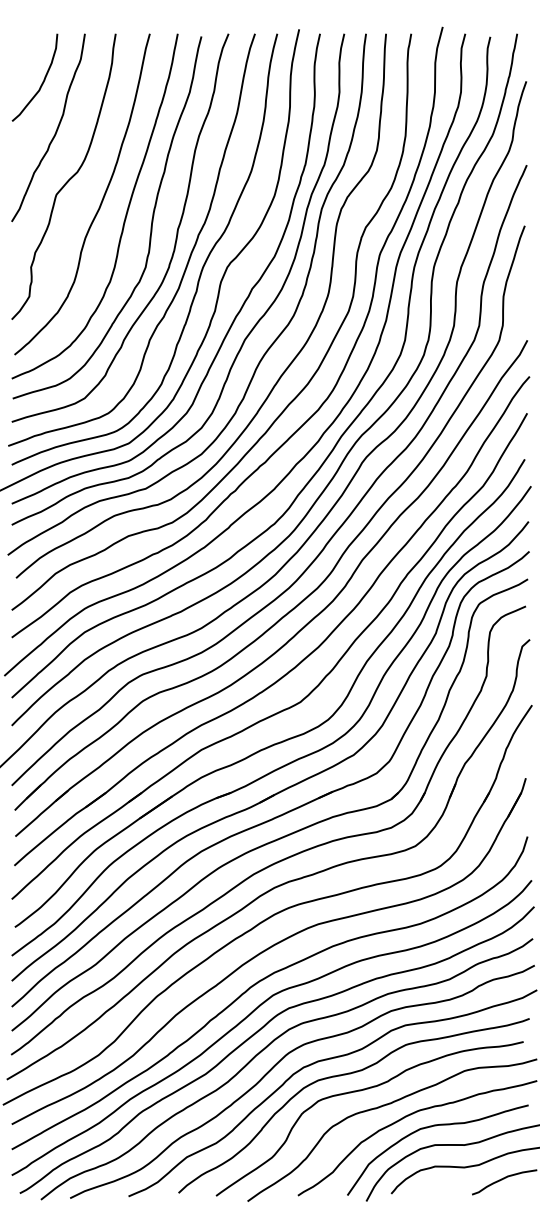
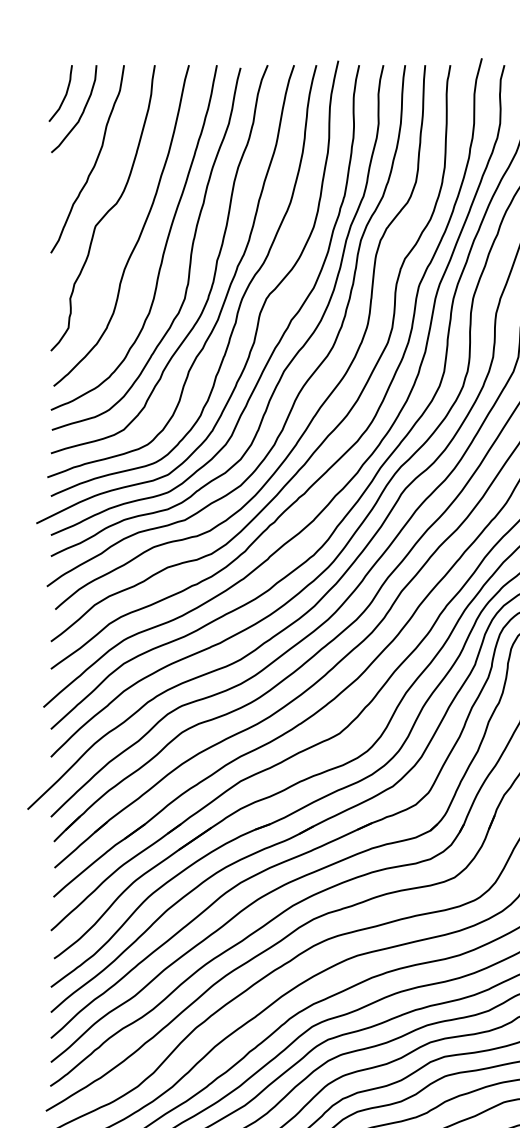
curve: (26, 61) -> (65, 92), added

